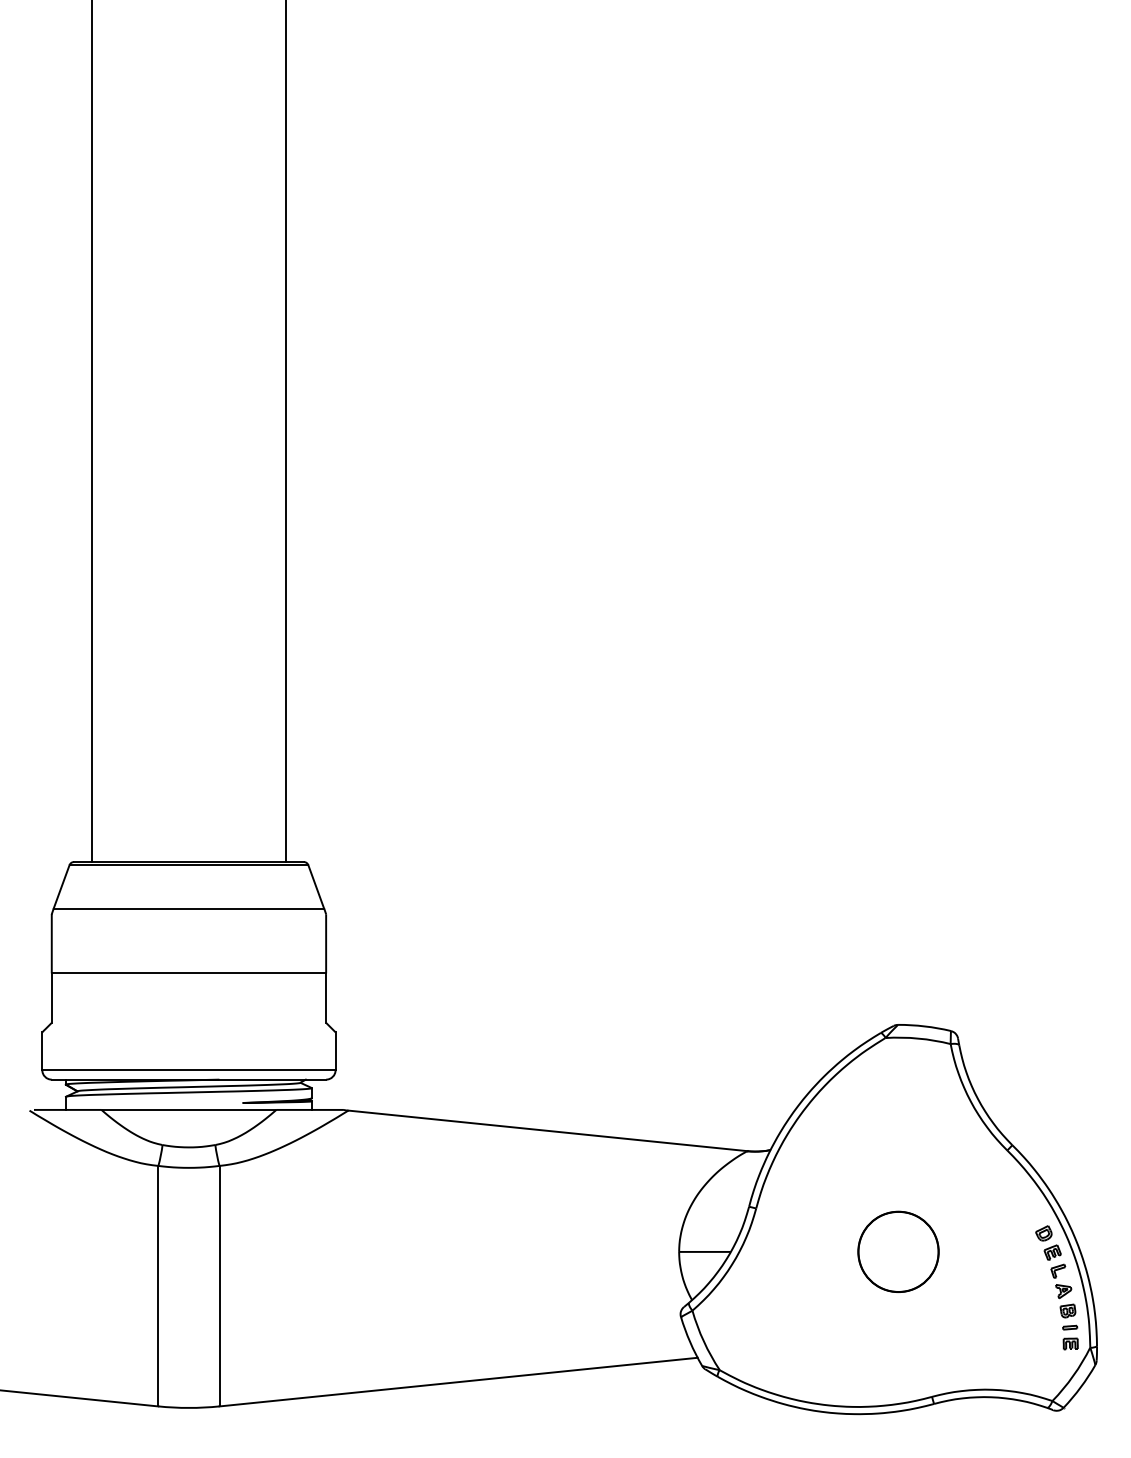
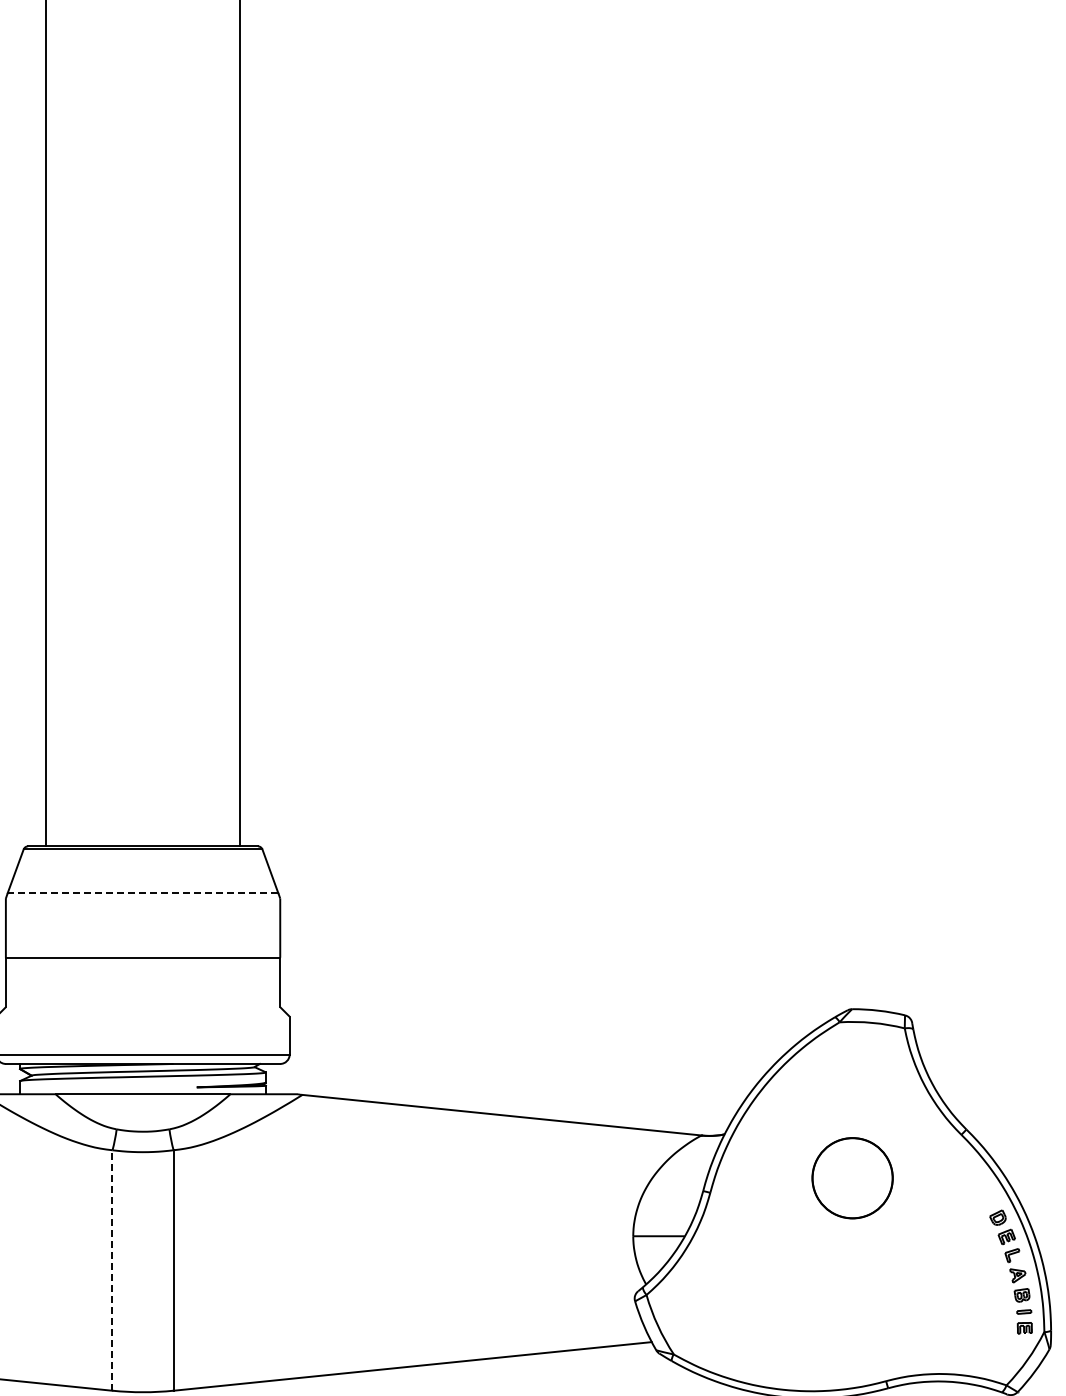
line: (188, 908) -> (142, 892), solid -> dashed
circle: (898, 1251) -> (852, 1177), moved
line: (158, 1285) -> (112, 1269), solid -> dashed

